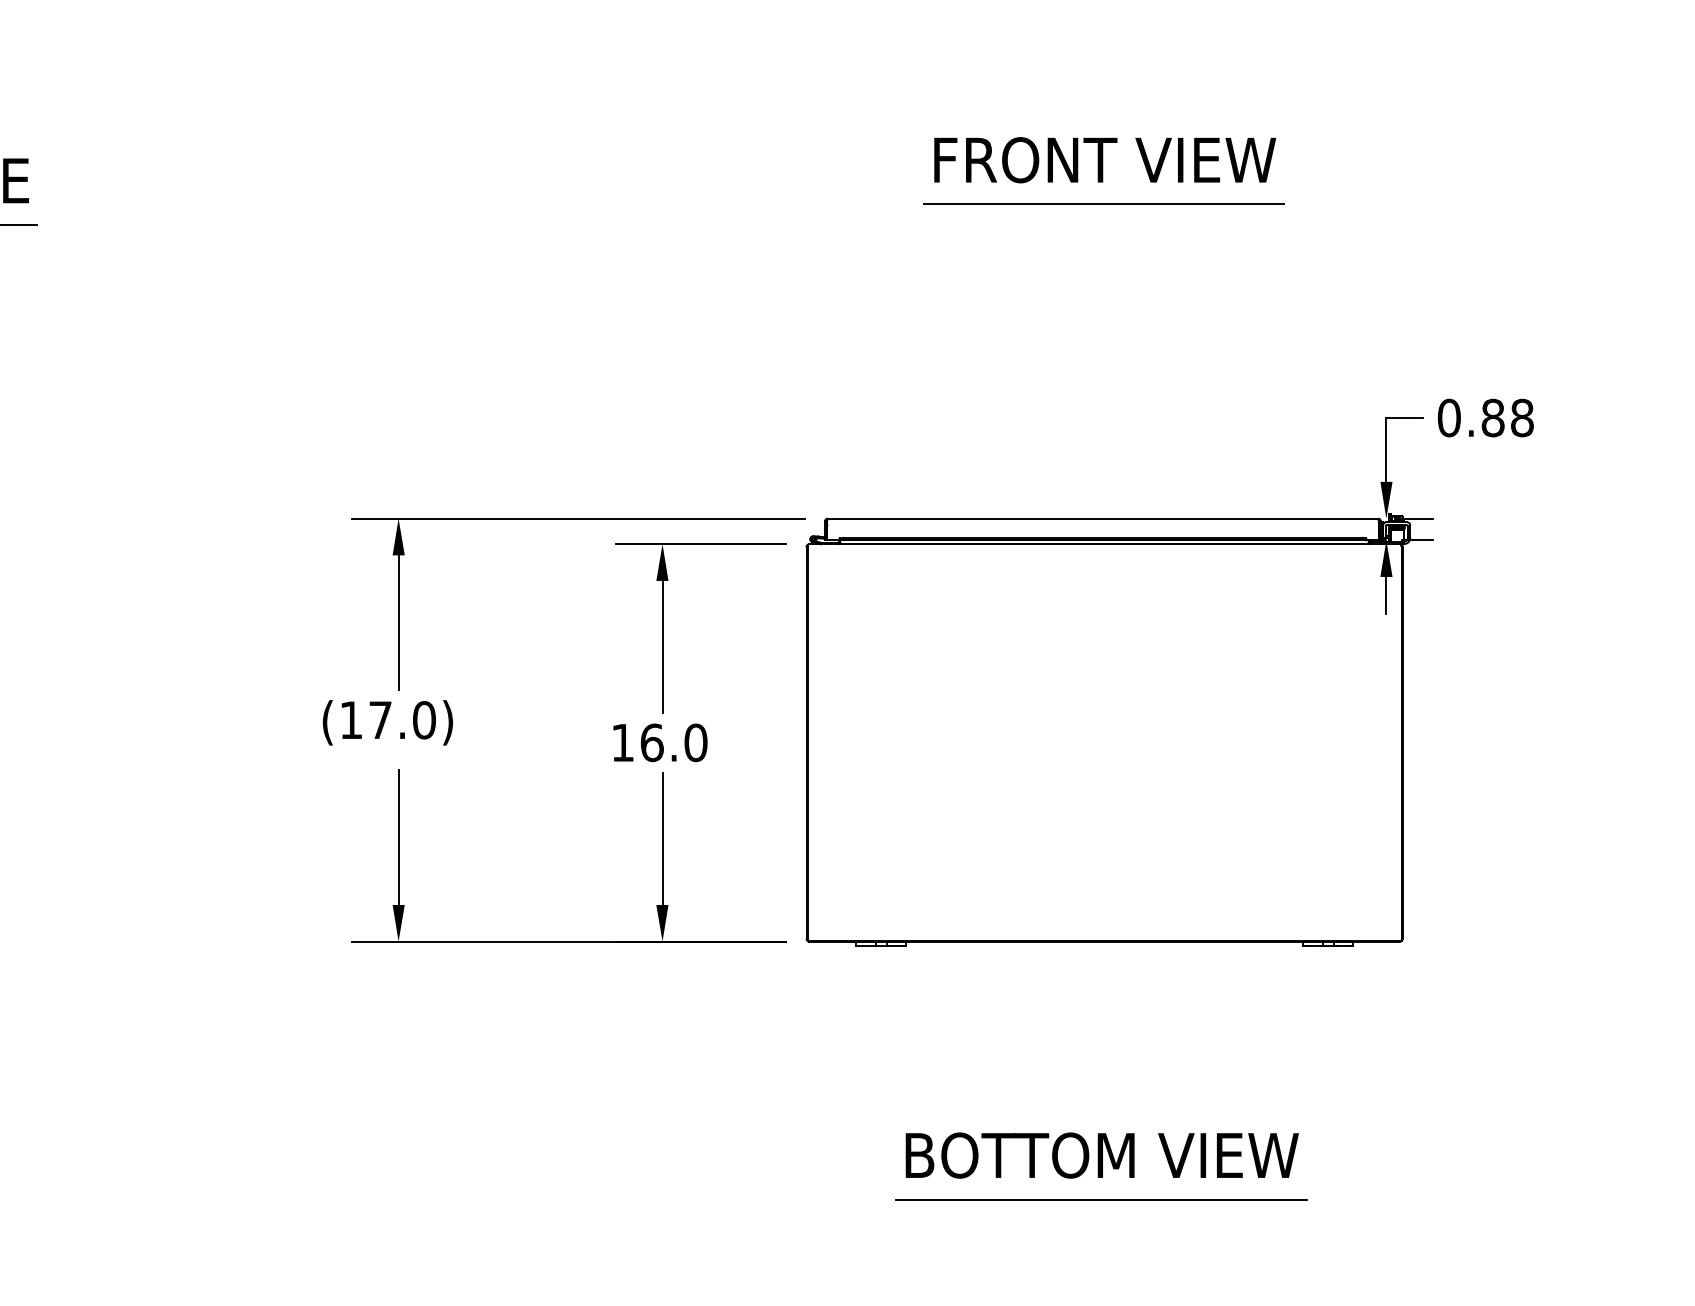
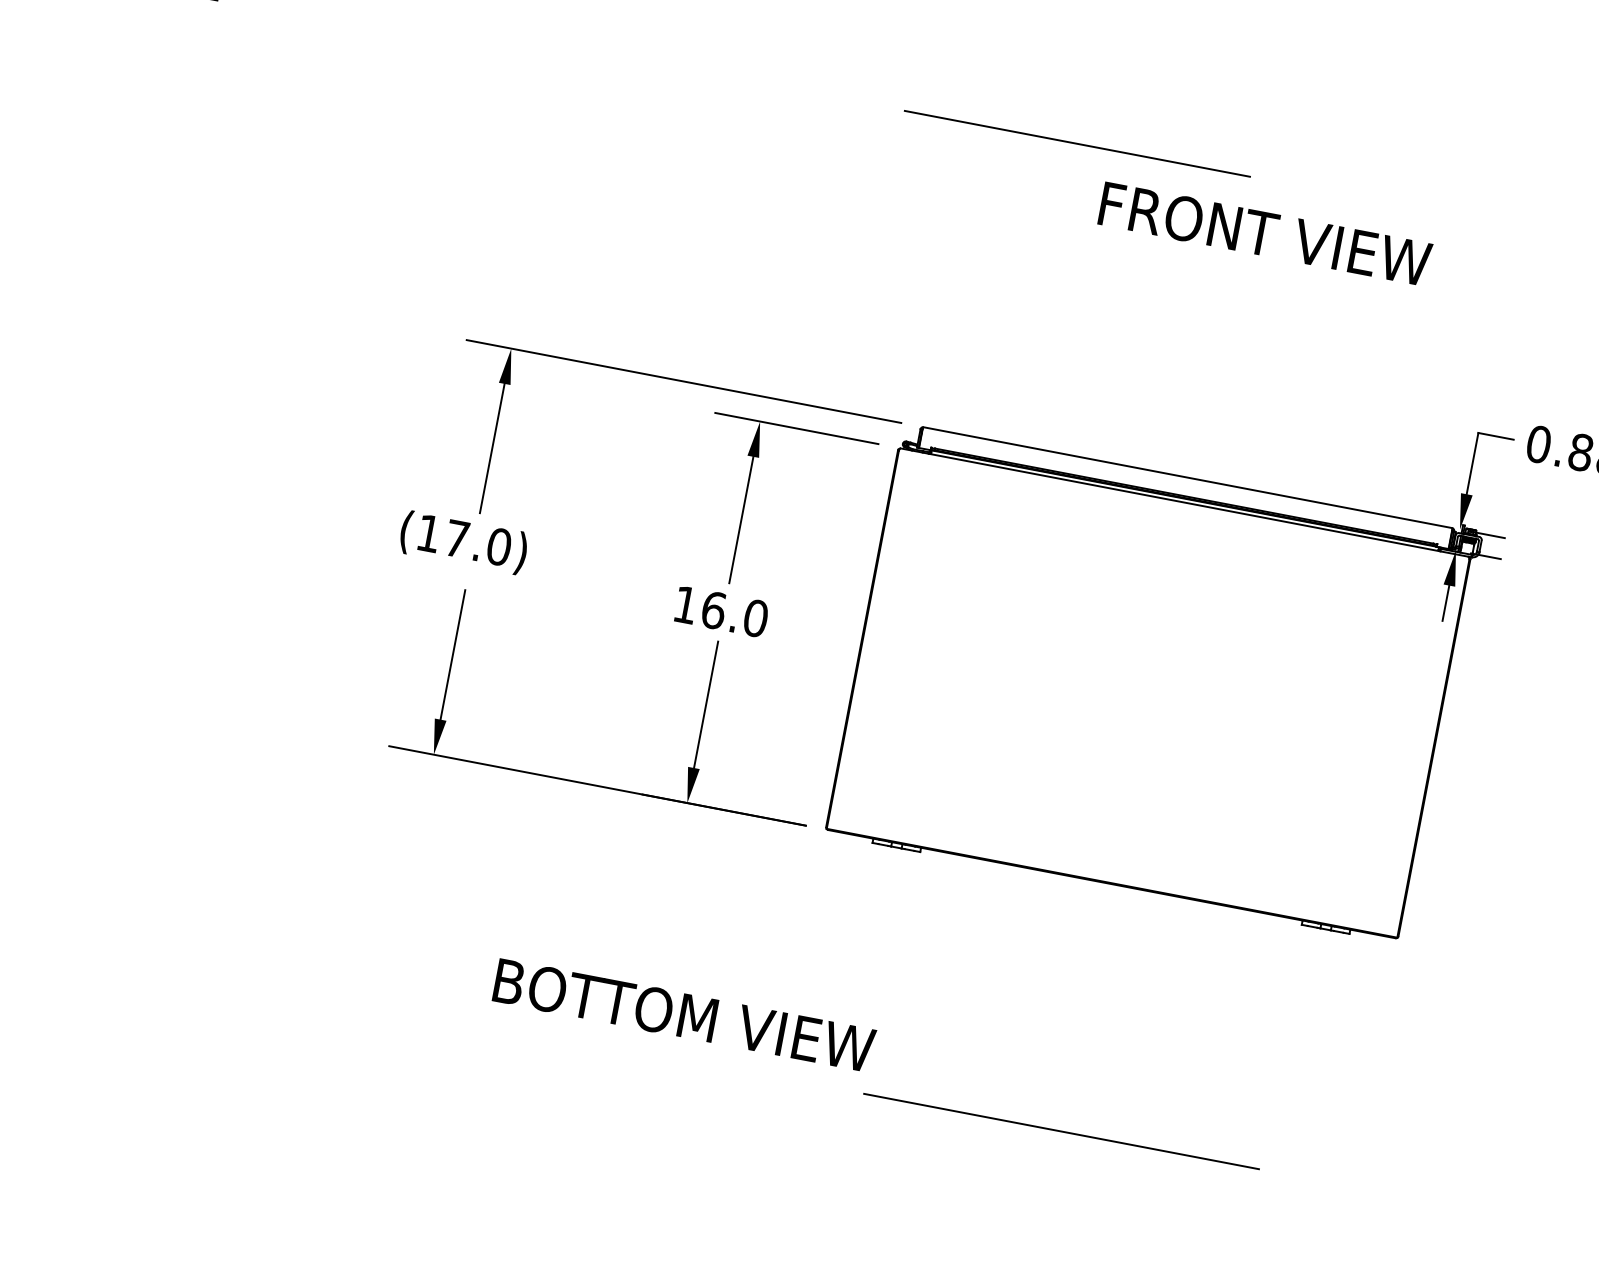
text: (1105, 160) -> (1265, 234), moved
line: (1103, 203) -> (1077, 142), moved
text: (1101, 1155) -> (683, 1015), moved

